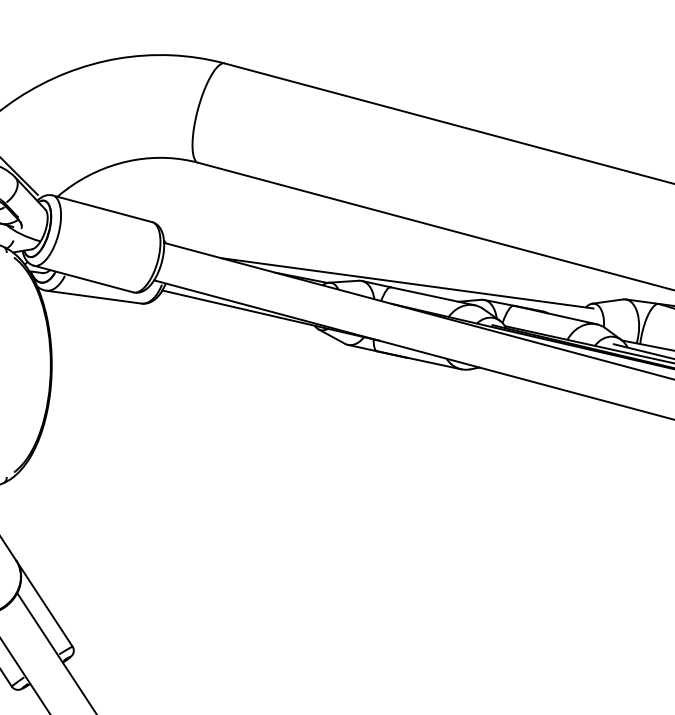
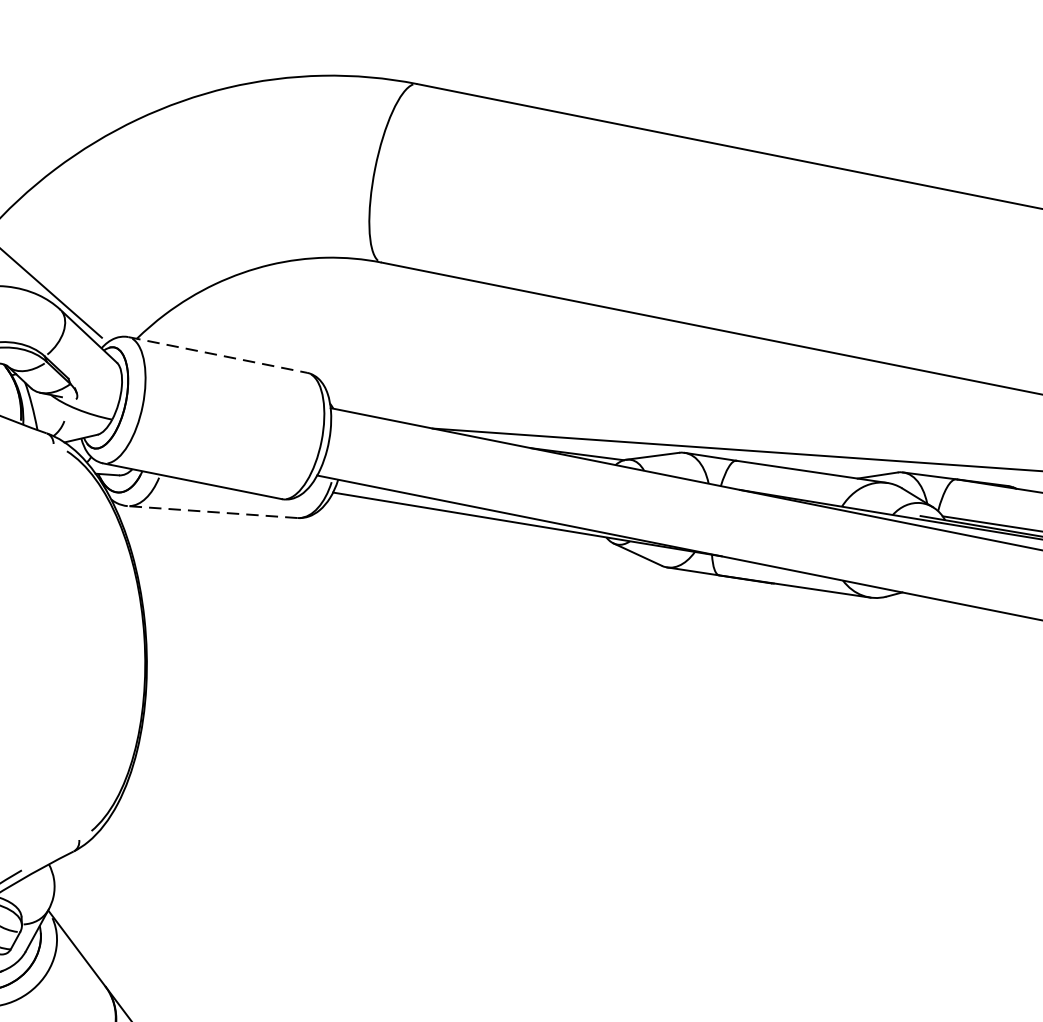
line: (102, 208) -> (217, 354), solid -> dashed
line: (93, 297) -> (212, 512), solid -> dashed

